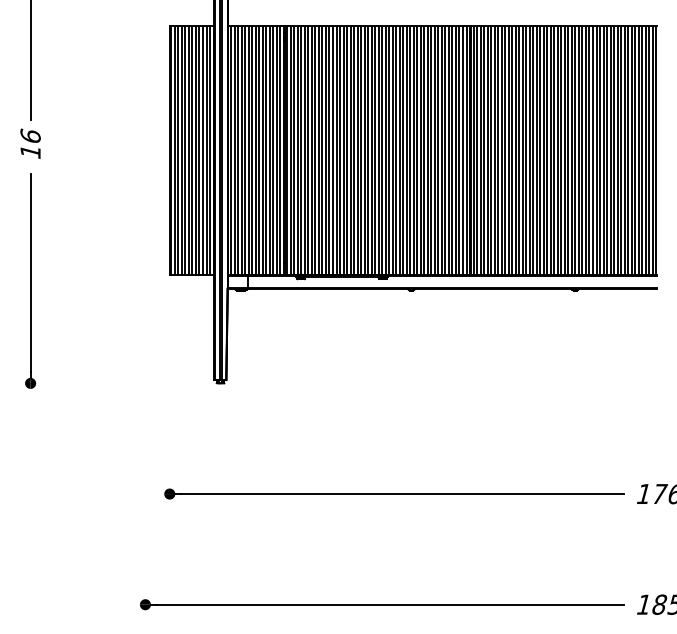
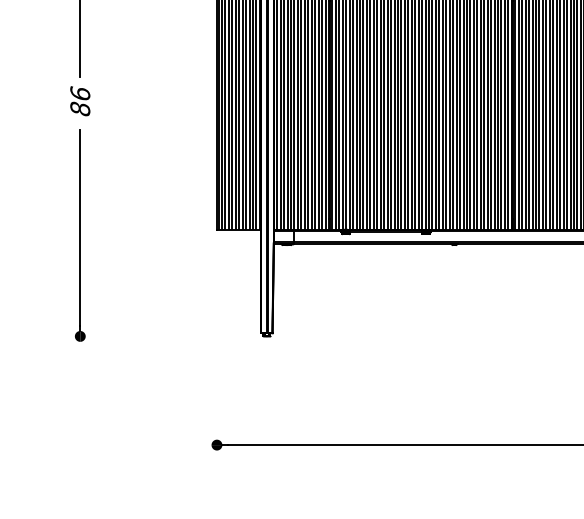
text: (30, 151) -> (80, 108), 16 -> 86

